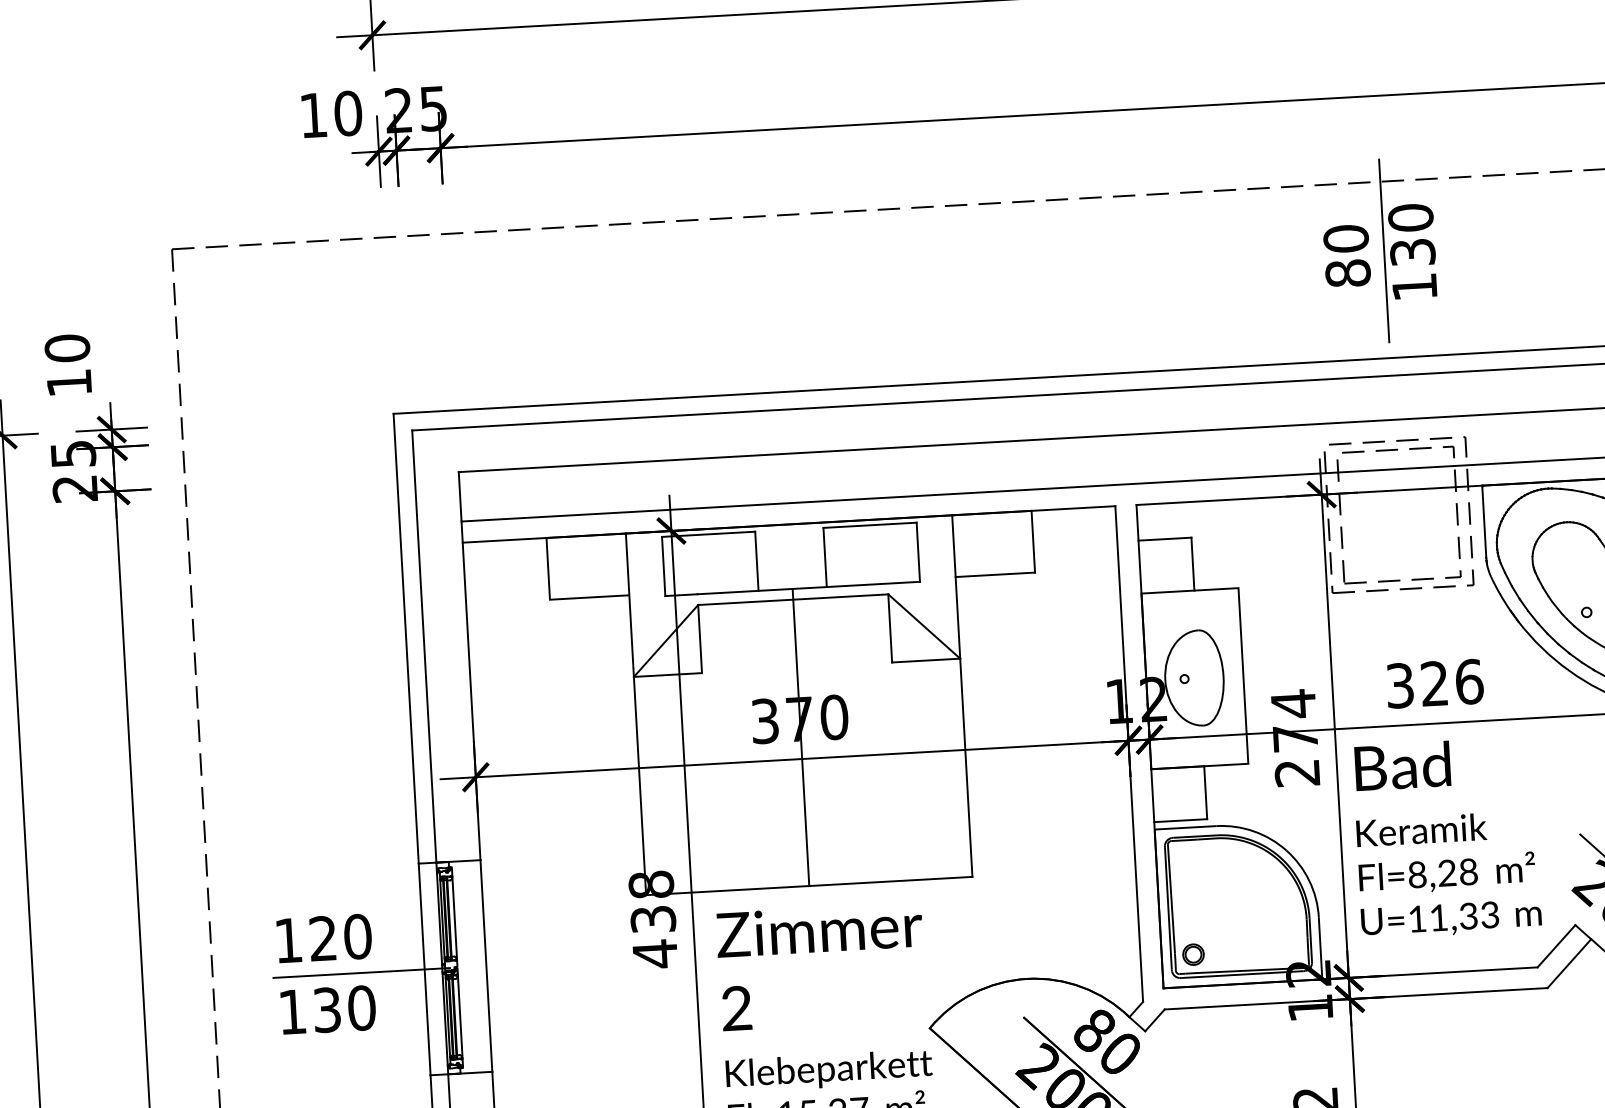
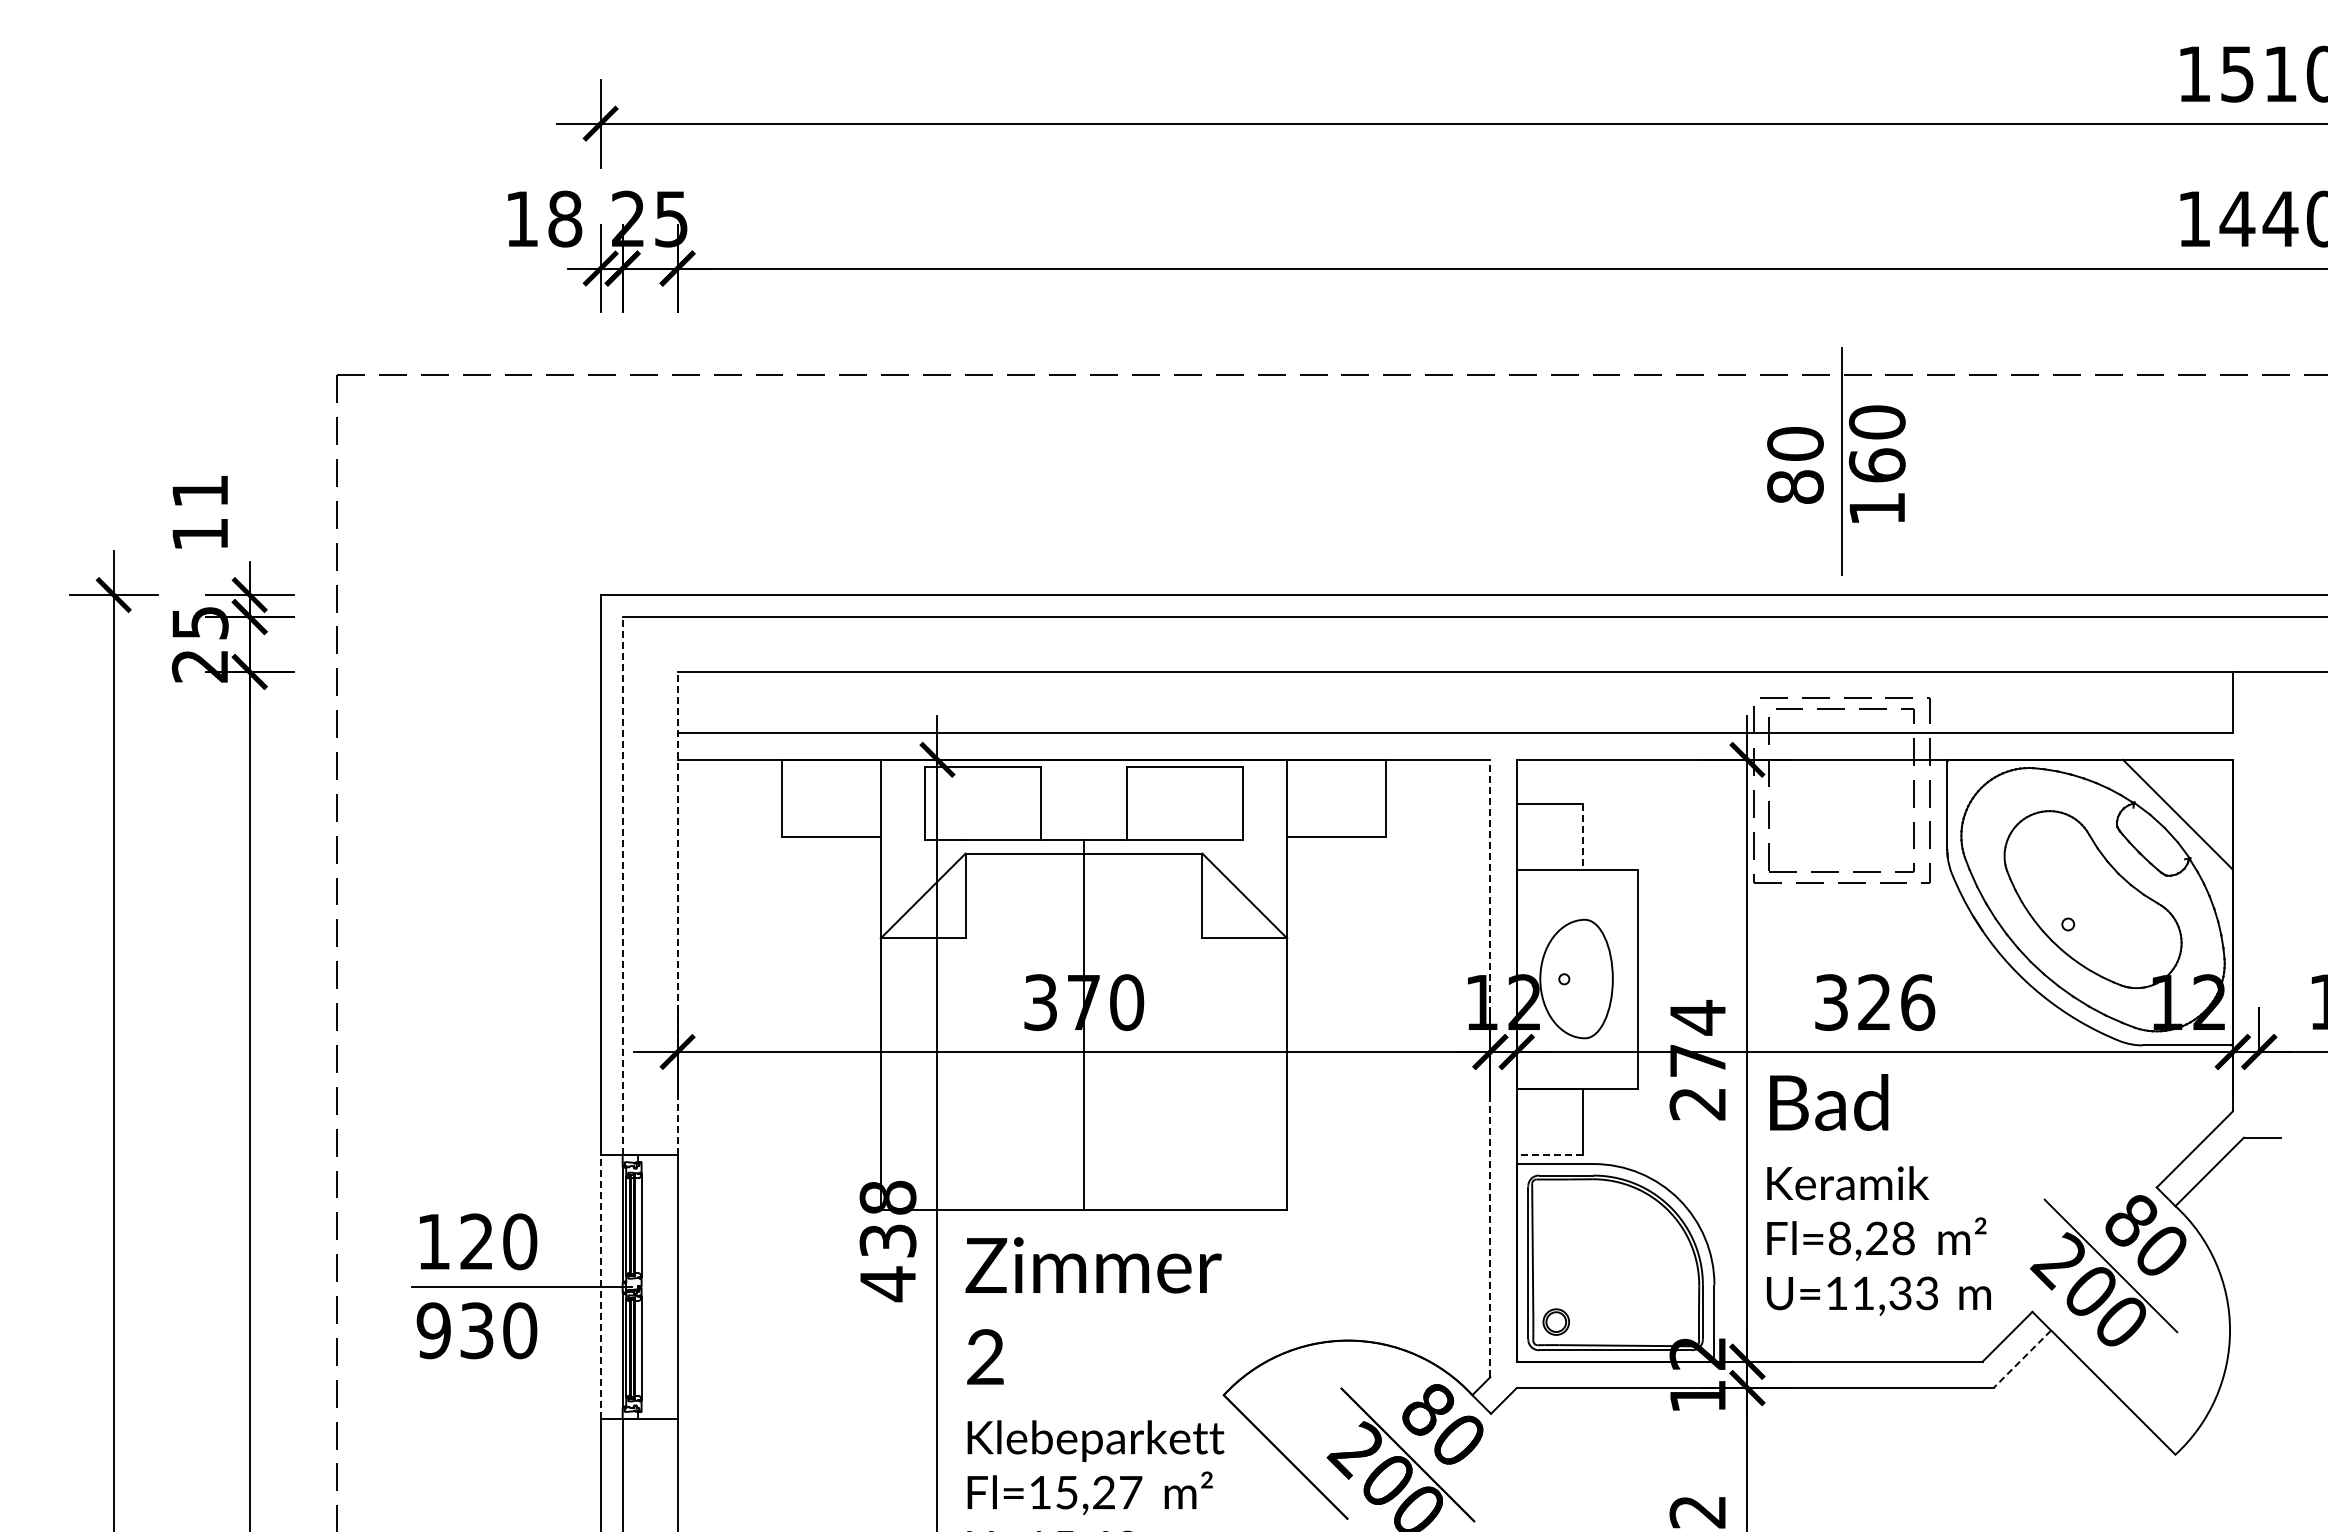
text: (348, 113) -> (565, 219), 10 -> 18
text: (1412, 252) -> (1876, 465), 130 -> 160
text: (66, 348) -> (199, 491), 10 -> 11
line: (1192, 564) -> (1582, 837), solid -> dashed
line: (424, 646) -> (622, 885), solid -> dashed
line: (469, 666) -> (677, 913), solid -> dashed
line: (1129, 754) -> (1490, 1068), solid -> dashed
line: (1180, 820) -> (1549, 1154), solid -> dashed
line: (1569, 963) -> (2022, 1359), solid -> dashed
line: (424, 969) -> (600, 1287), solid -> dashed
text: (292, 1011) -> (433, 1330), 130 -> 930

